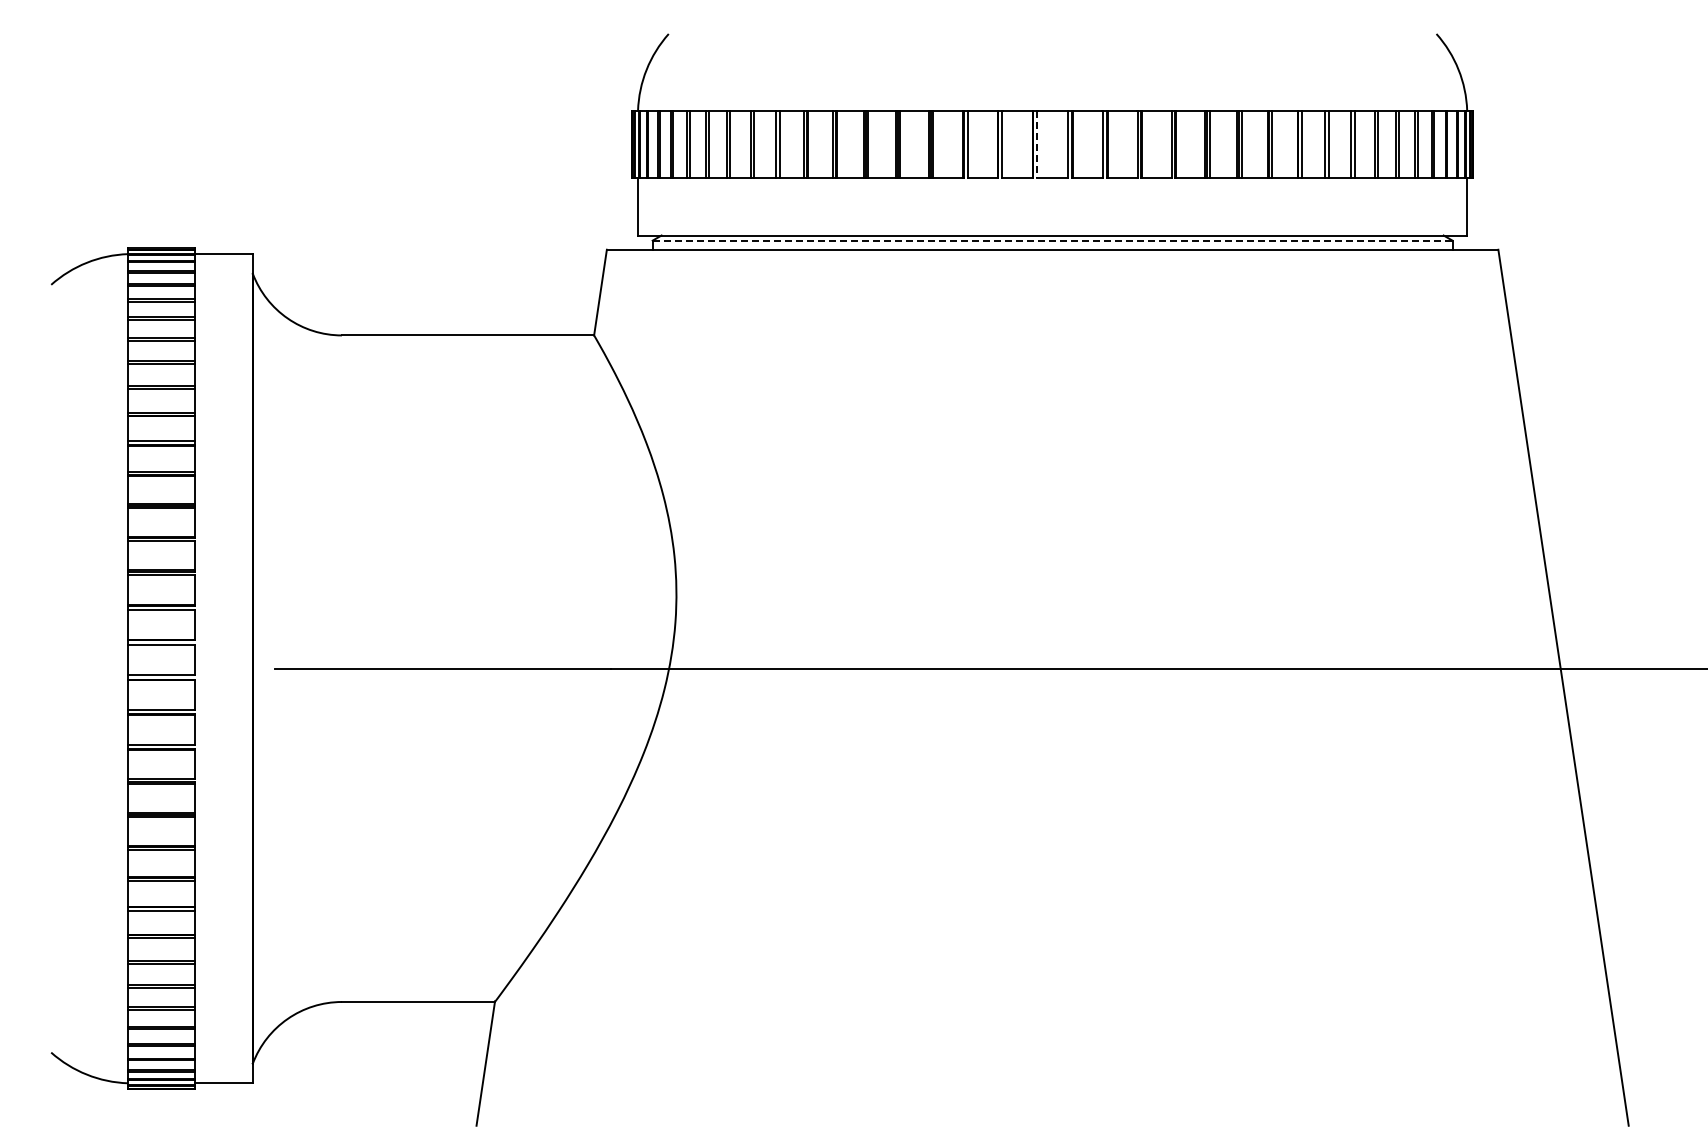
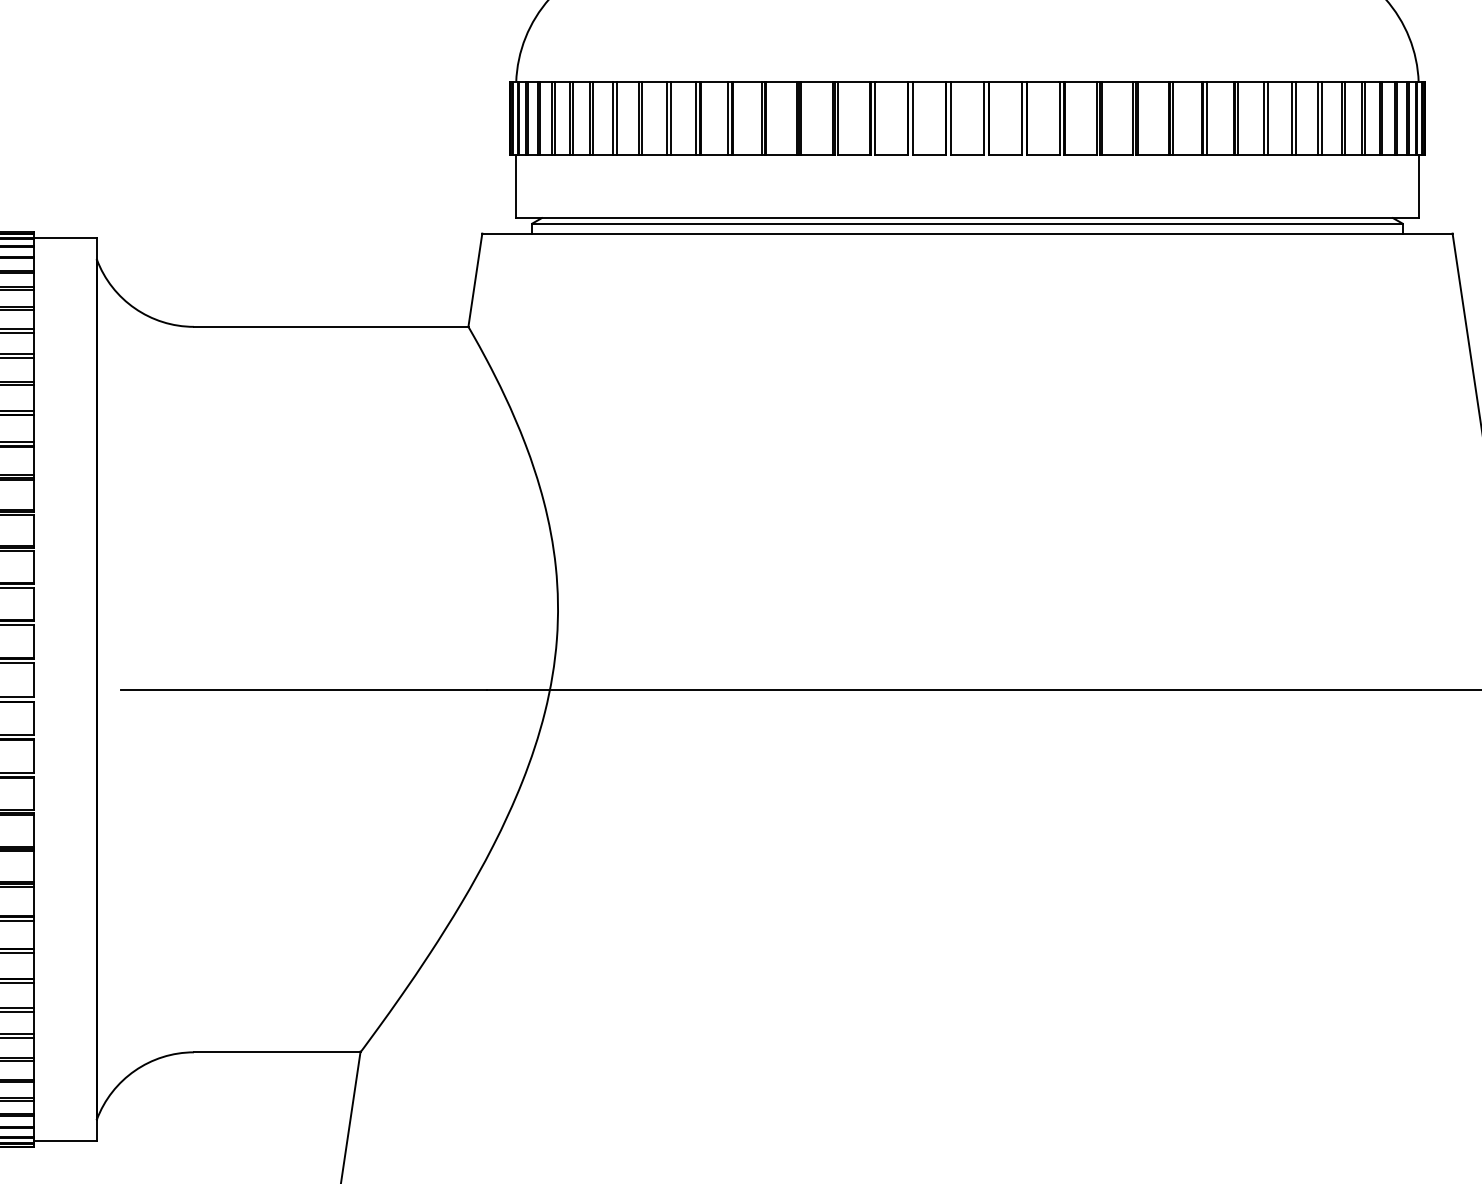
line: (1037, 144) -> (950, 119), dashed -> solid
line: (1052, 240) -> (967, 223), dashed -> solid

